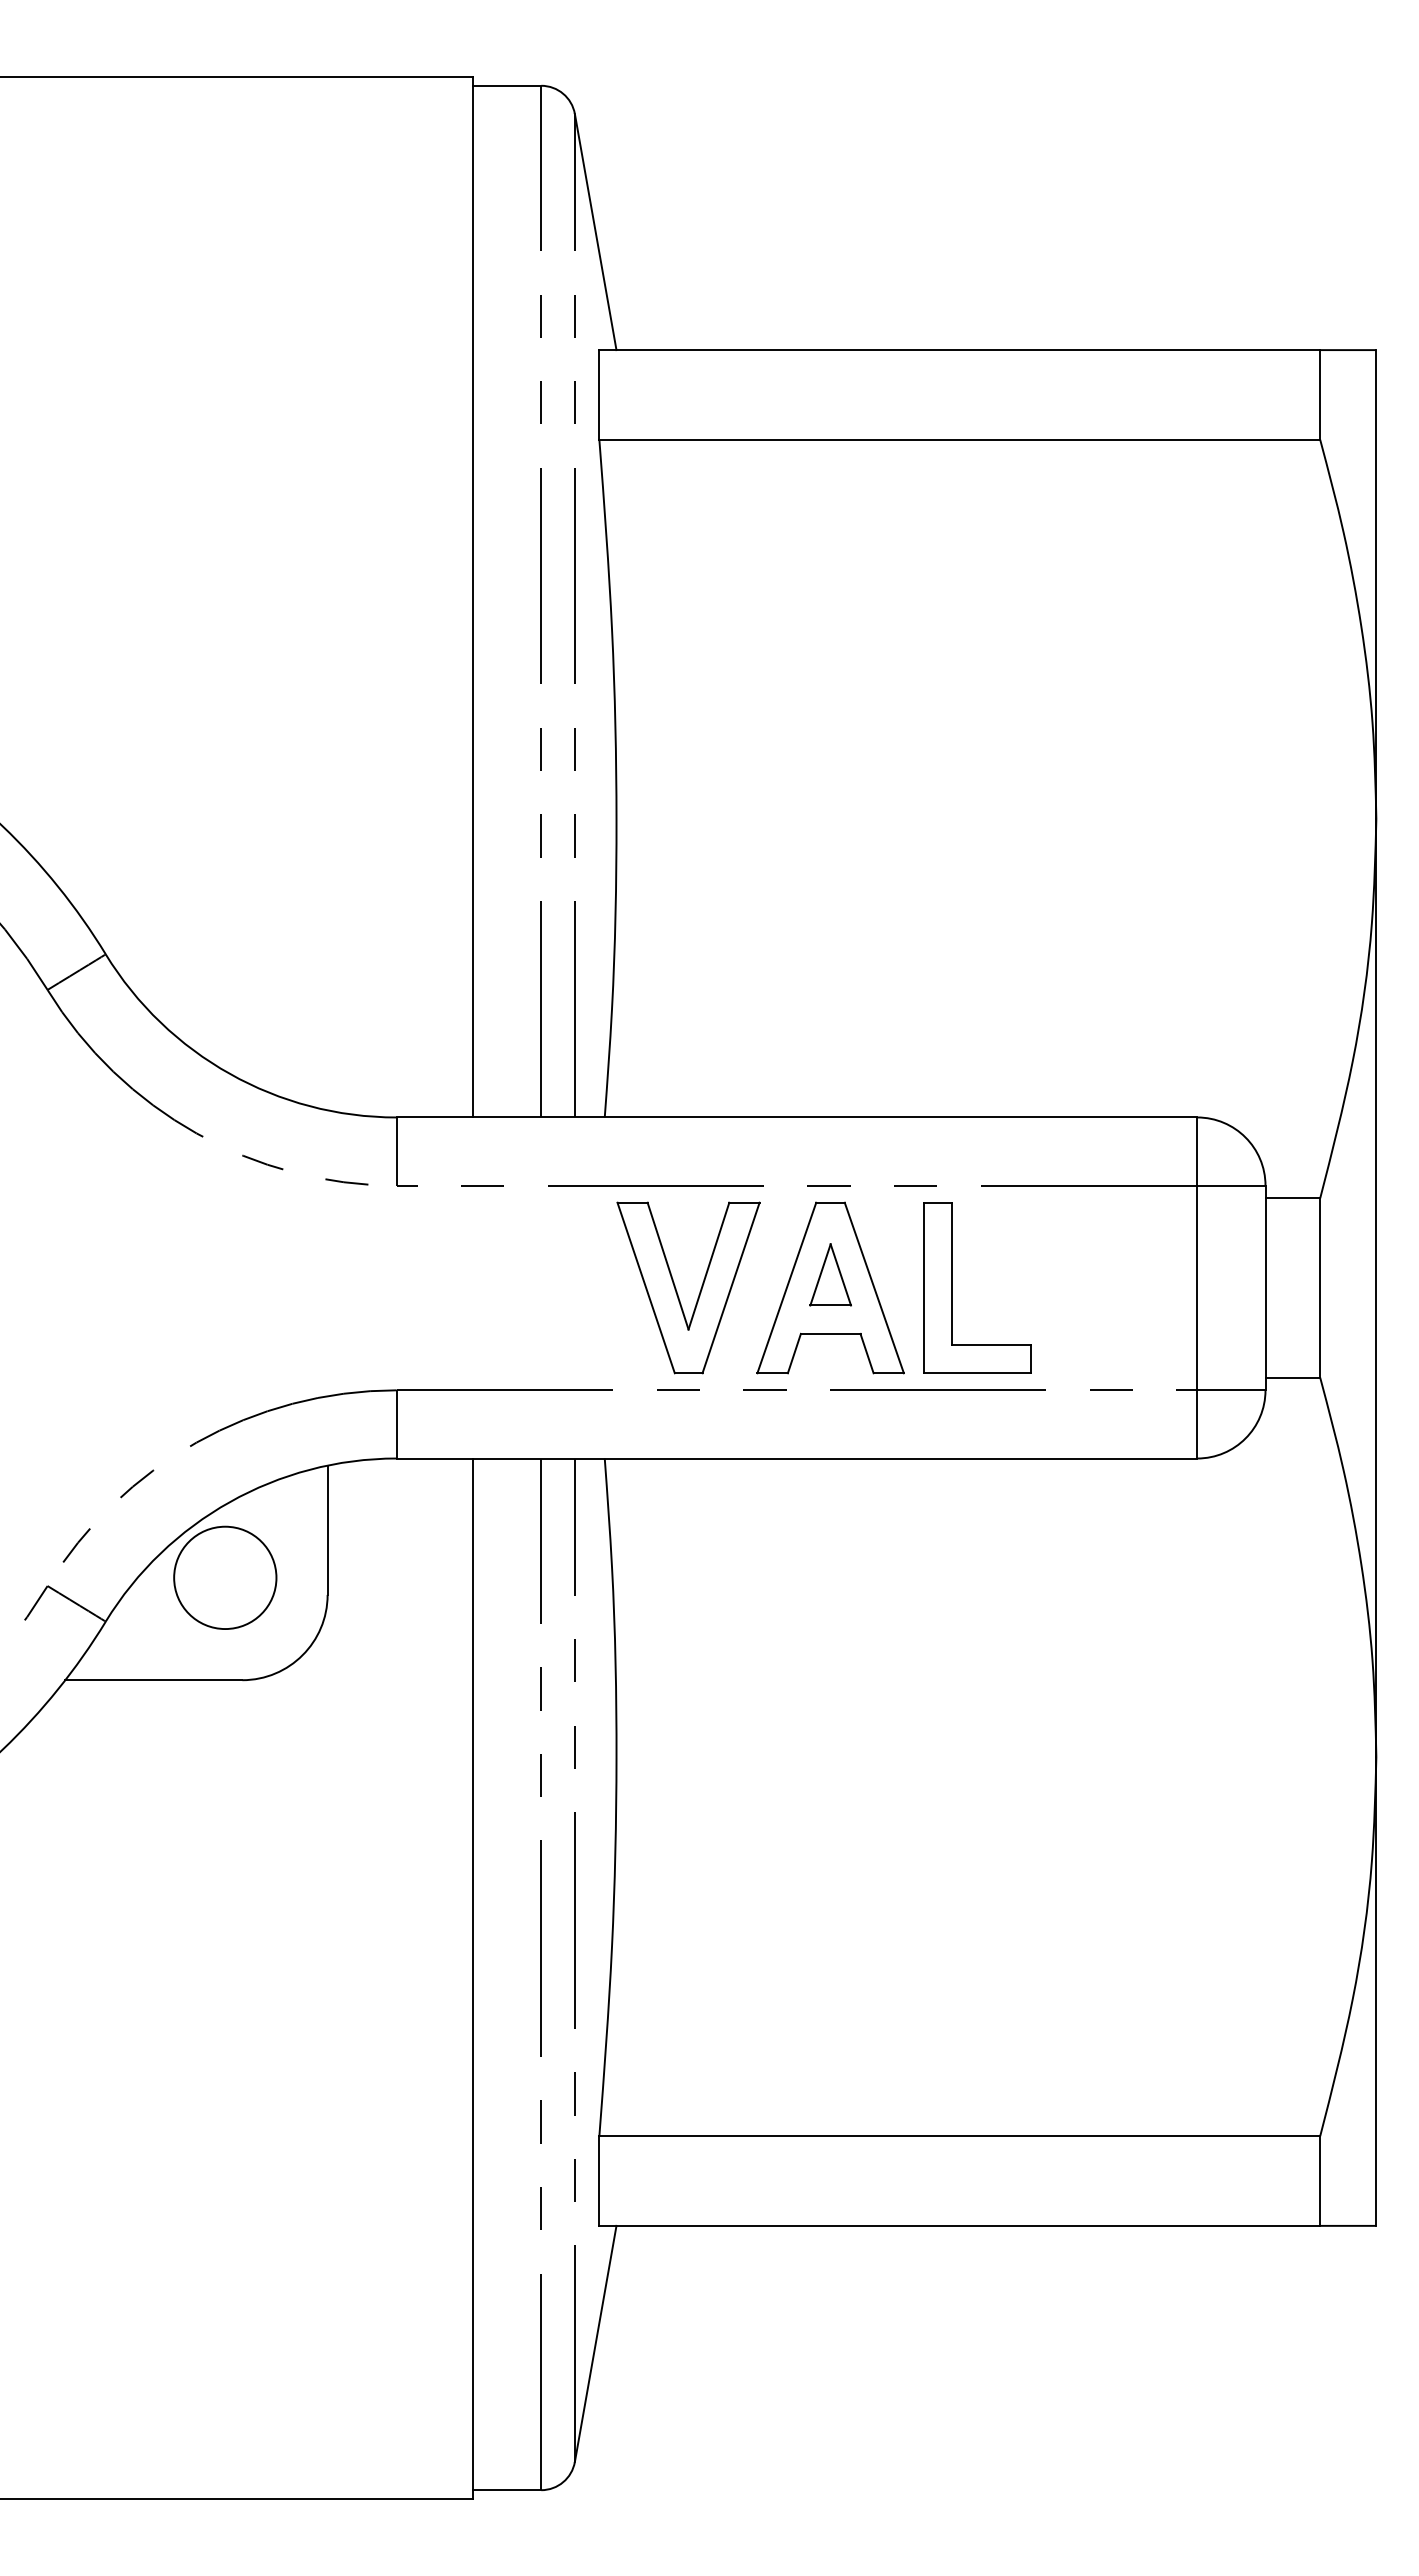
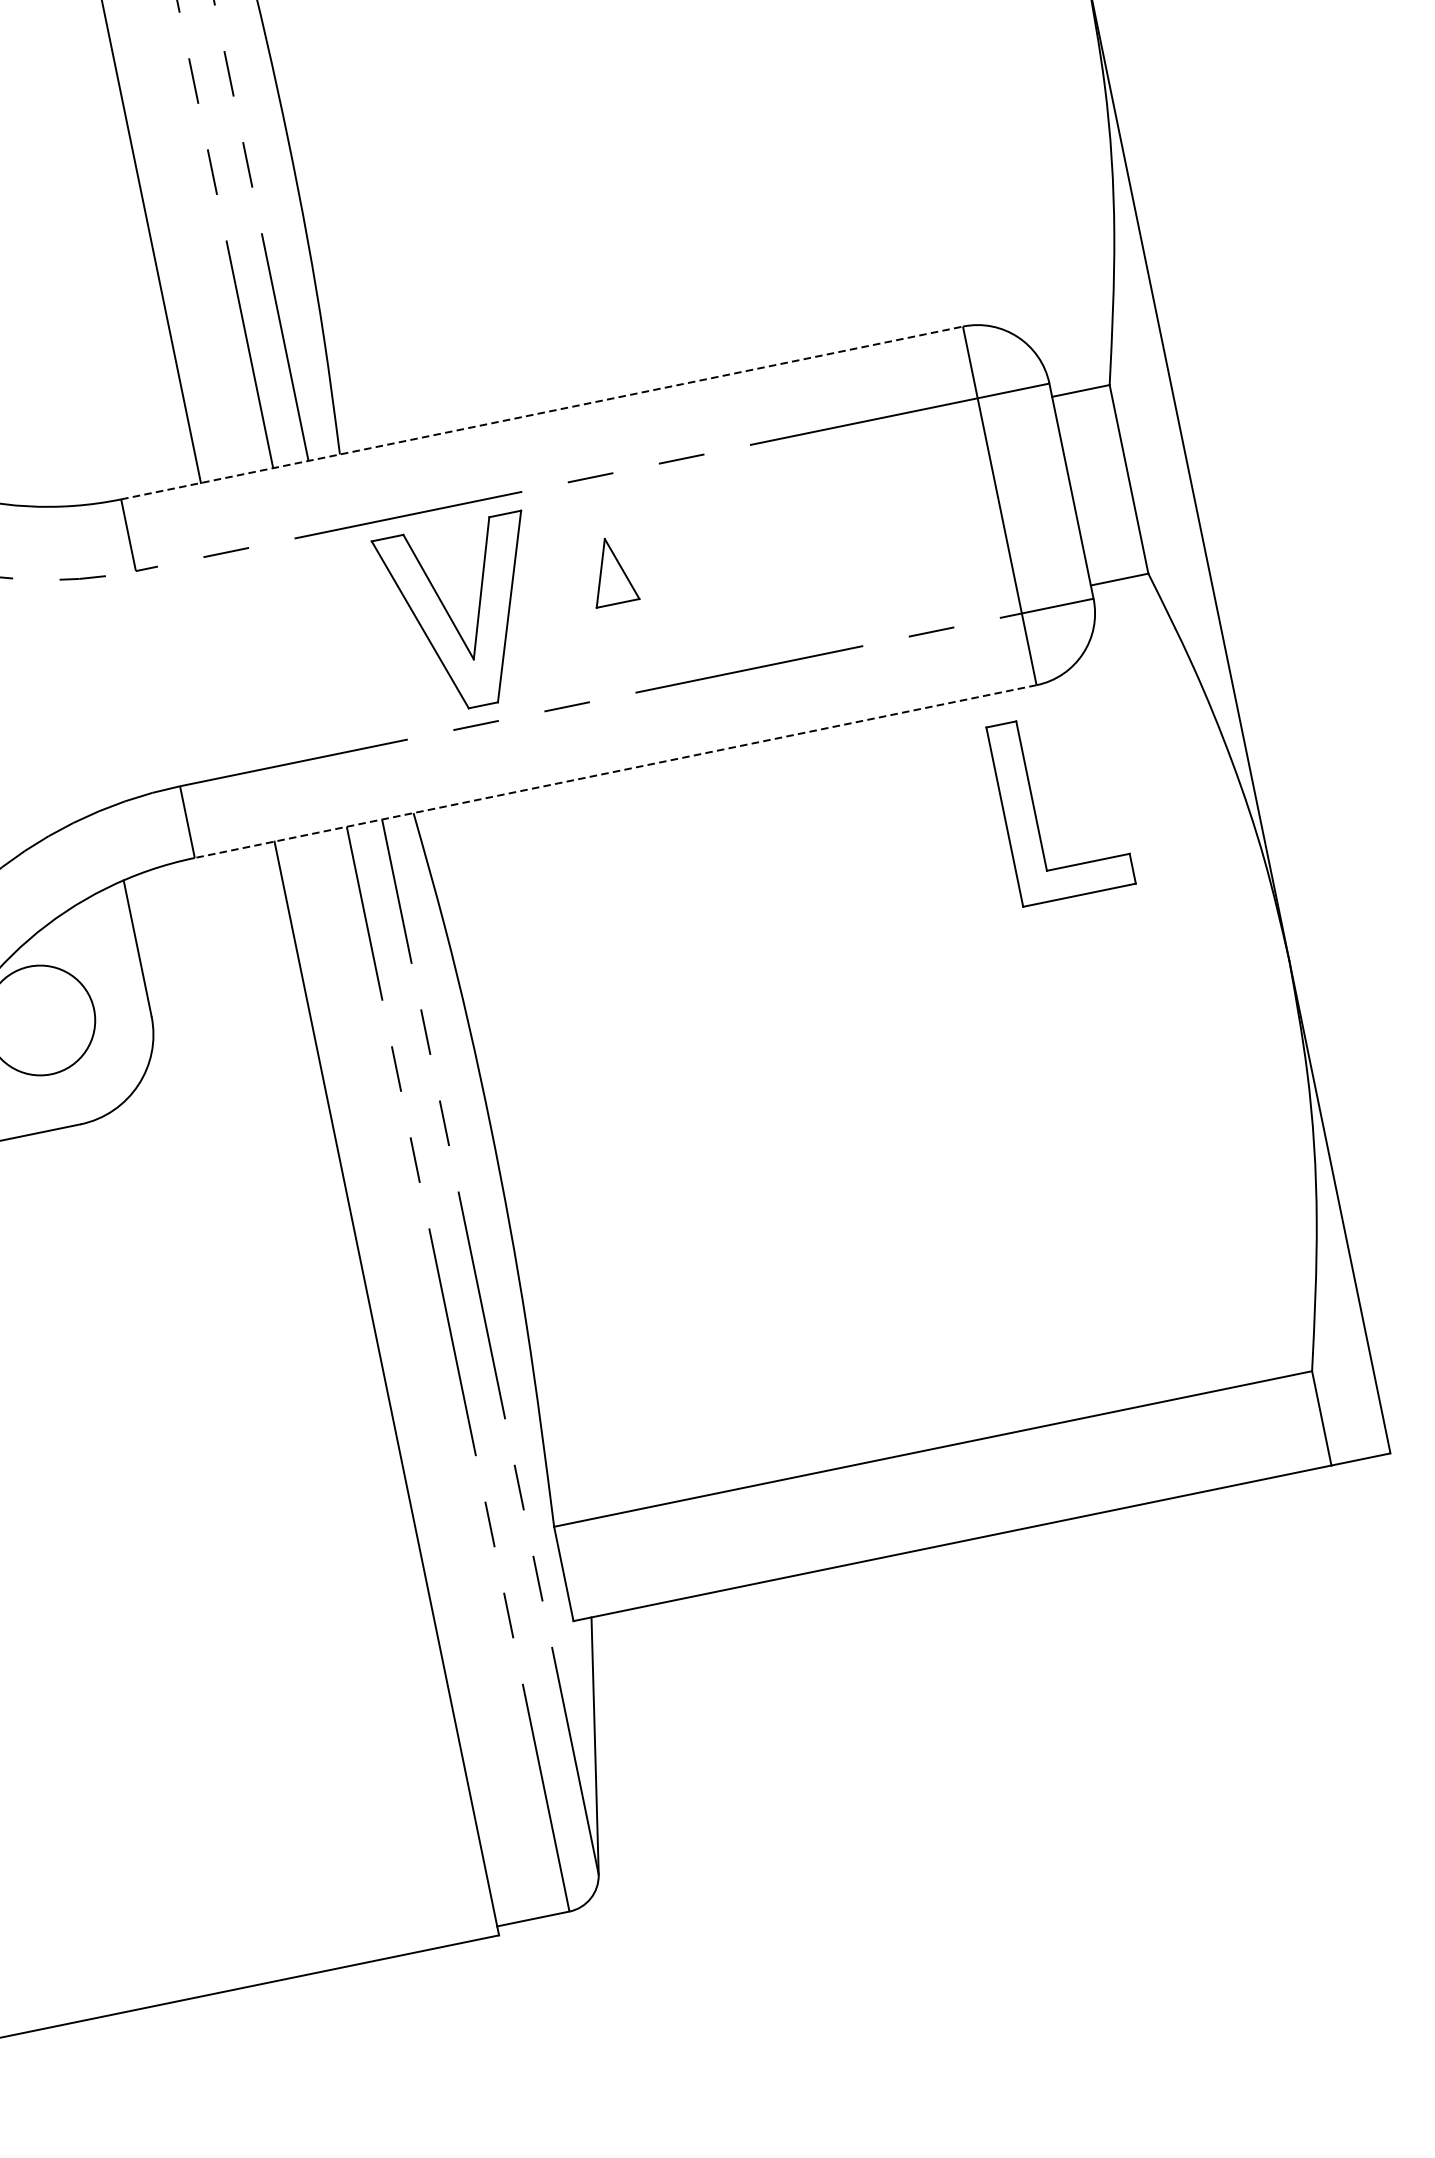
line: (797, 1117) -> (542, 412), solid -> dashed
part: (830, 1287) -> (613, 584), removed
part: (952, 1287) -> (1035, 810), moved
line: (796, 1458) -> (615, 771), solid -> dashed

